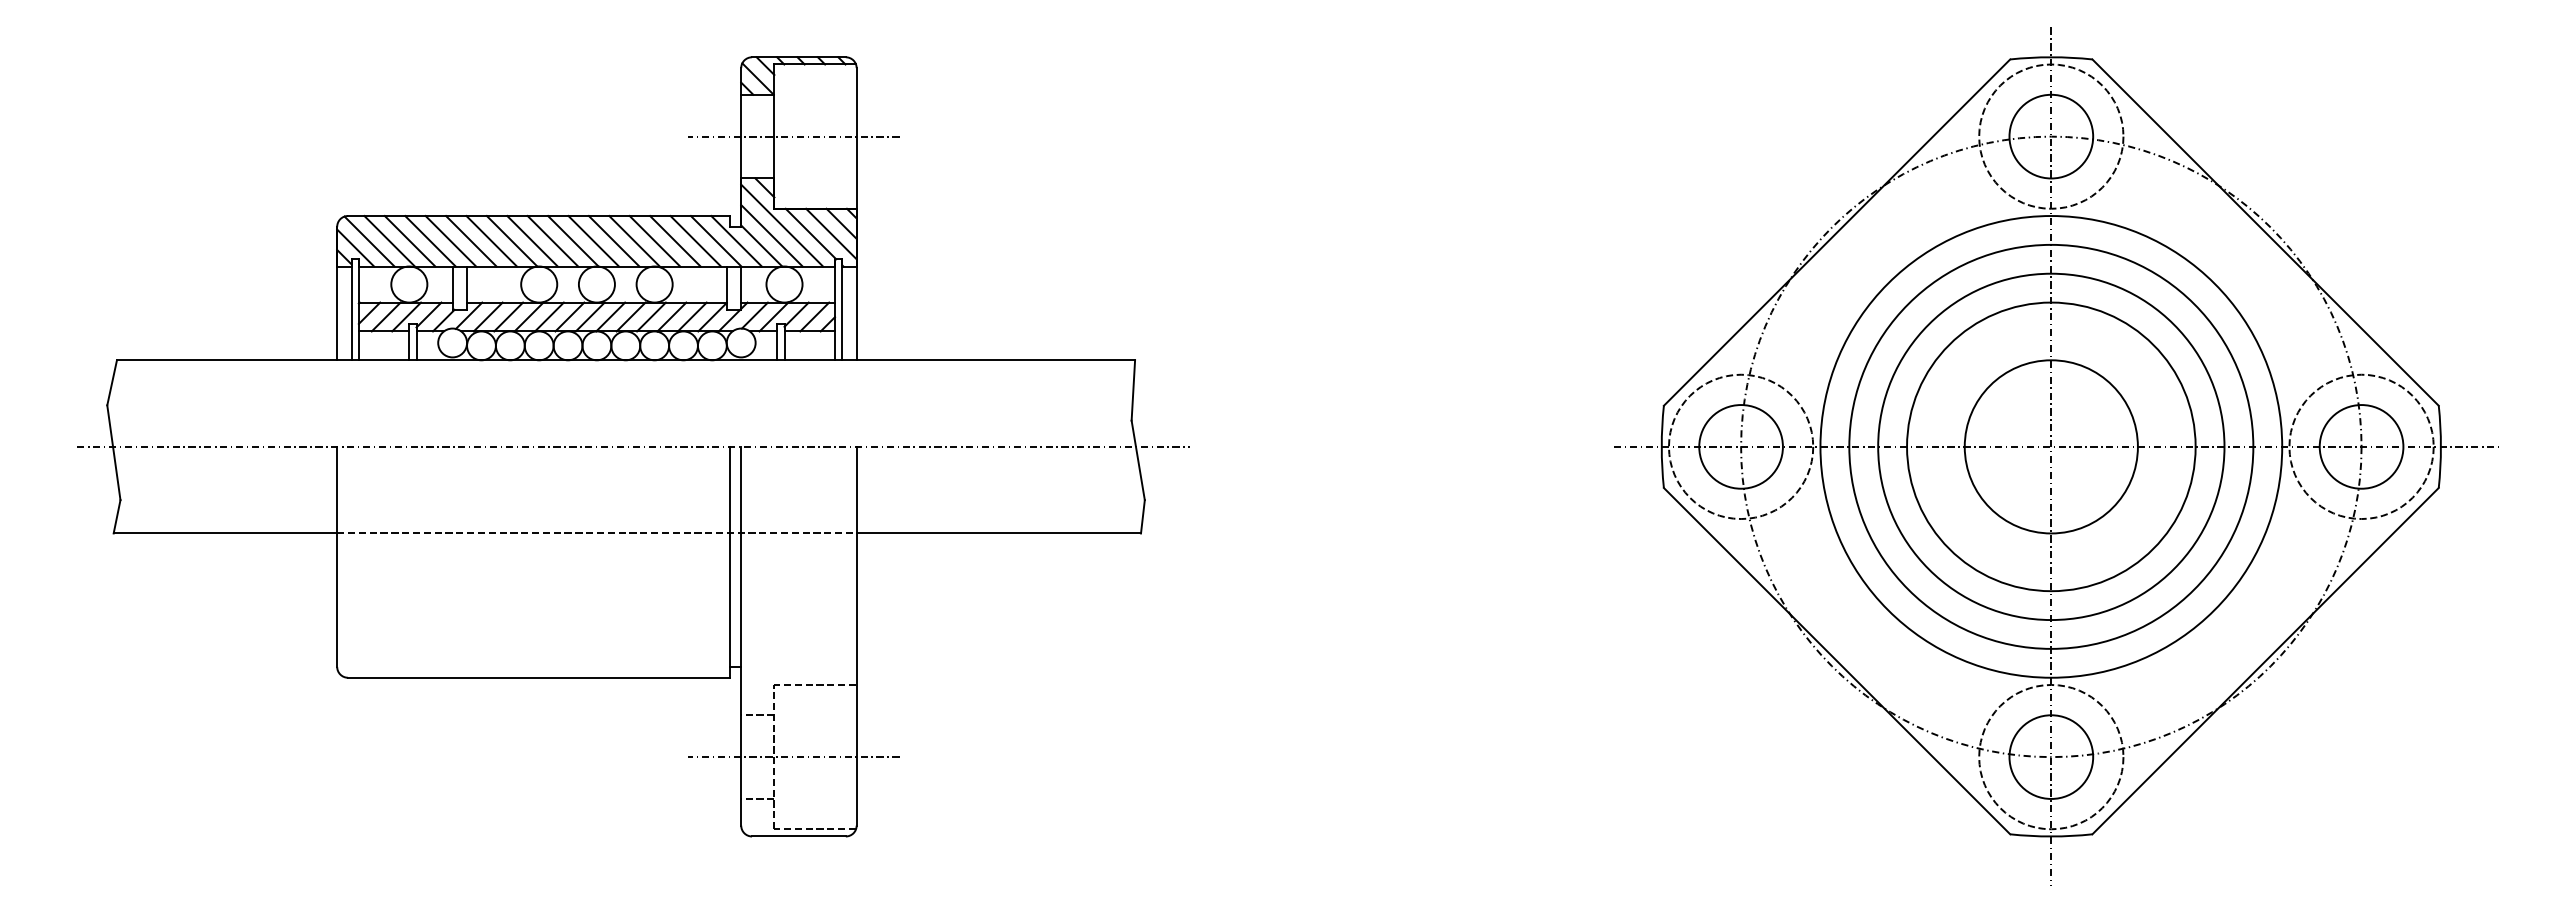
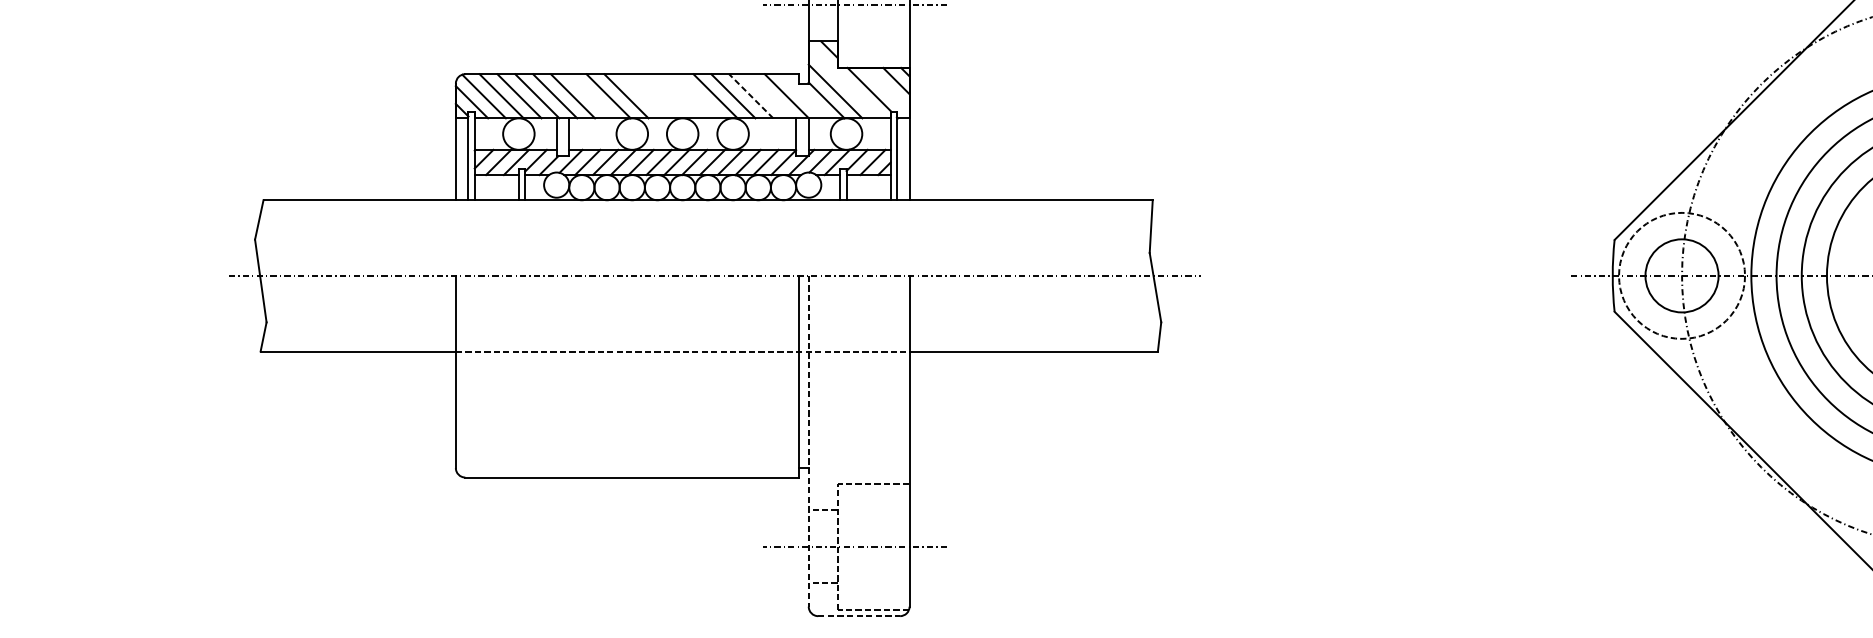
line: (782, 225) -> (844, 82), removed
line: (831, 233) -> (887, 89), removed
line: (491, 241) -> (590, 96), removed
line: (552, 241) -> (643, 96), removed
line: (573, 241) -> (662, 96), removed
line: (593, 241) -> (679, 96), removed
line: (613, 241) -> (697, 96), removed
line: (675, 241) -> (751, 96), solid -> dashed
line: (695, 241) -> (768, 96), removed
line: (736, 241) -> (804, 96), removed
line: (741, 636) -> (808, 441), solid -> dashed
line: (798, 836) -> (858, 616), solid -> dashed

